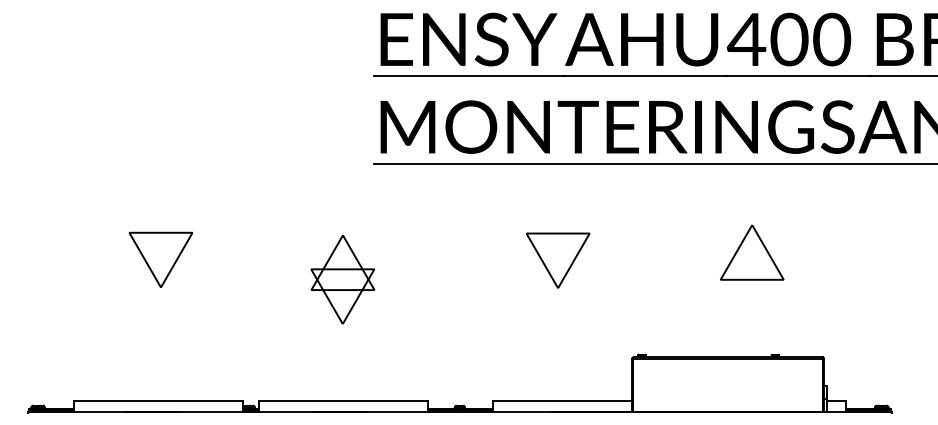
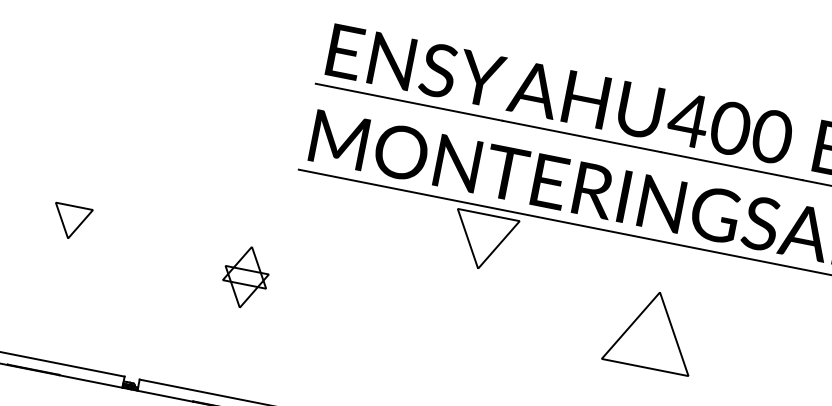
part: (752, 252) -> (652, 330), size x1.4
part: (160, 259) -> (70, 221), size x0.6
part: (558, 260) -> (483, 241), moved
part: (342, 279) -> (245, 276), size x0.7

